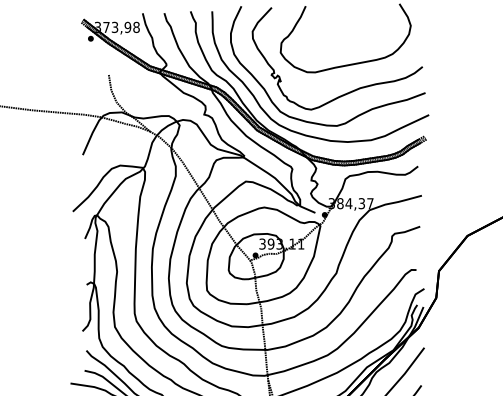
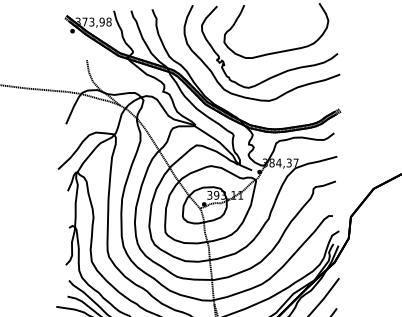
part: (300, 132) -> (240, 106), removed

